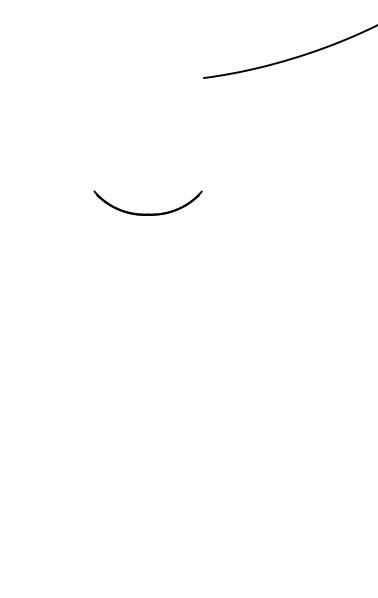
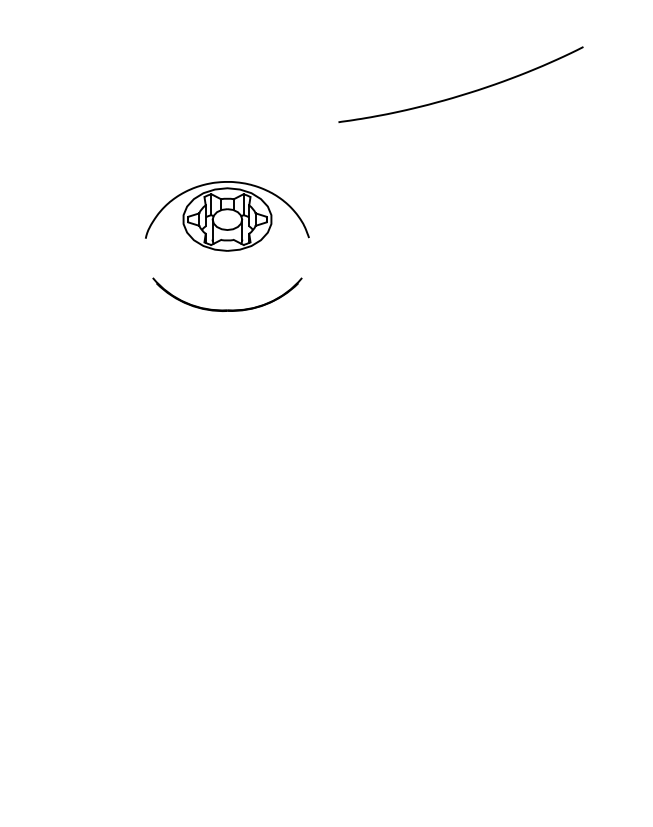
part: (122, 146) -> (227, 216), added
part: (148, 213) -> (227, 309), moved

